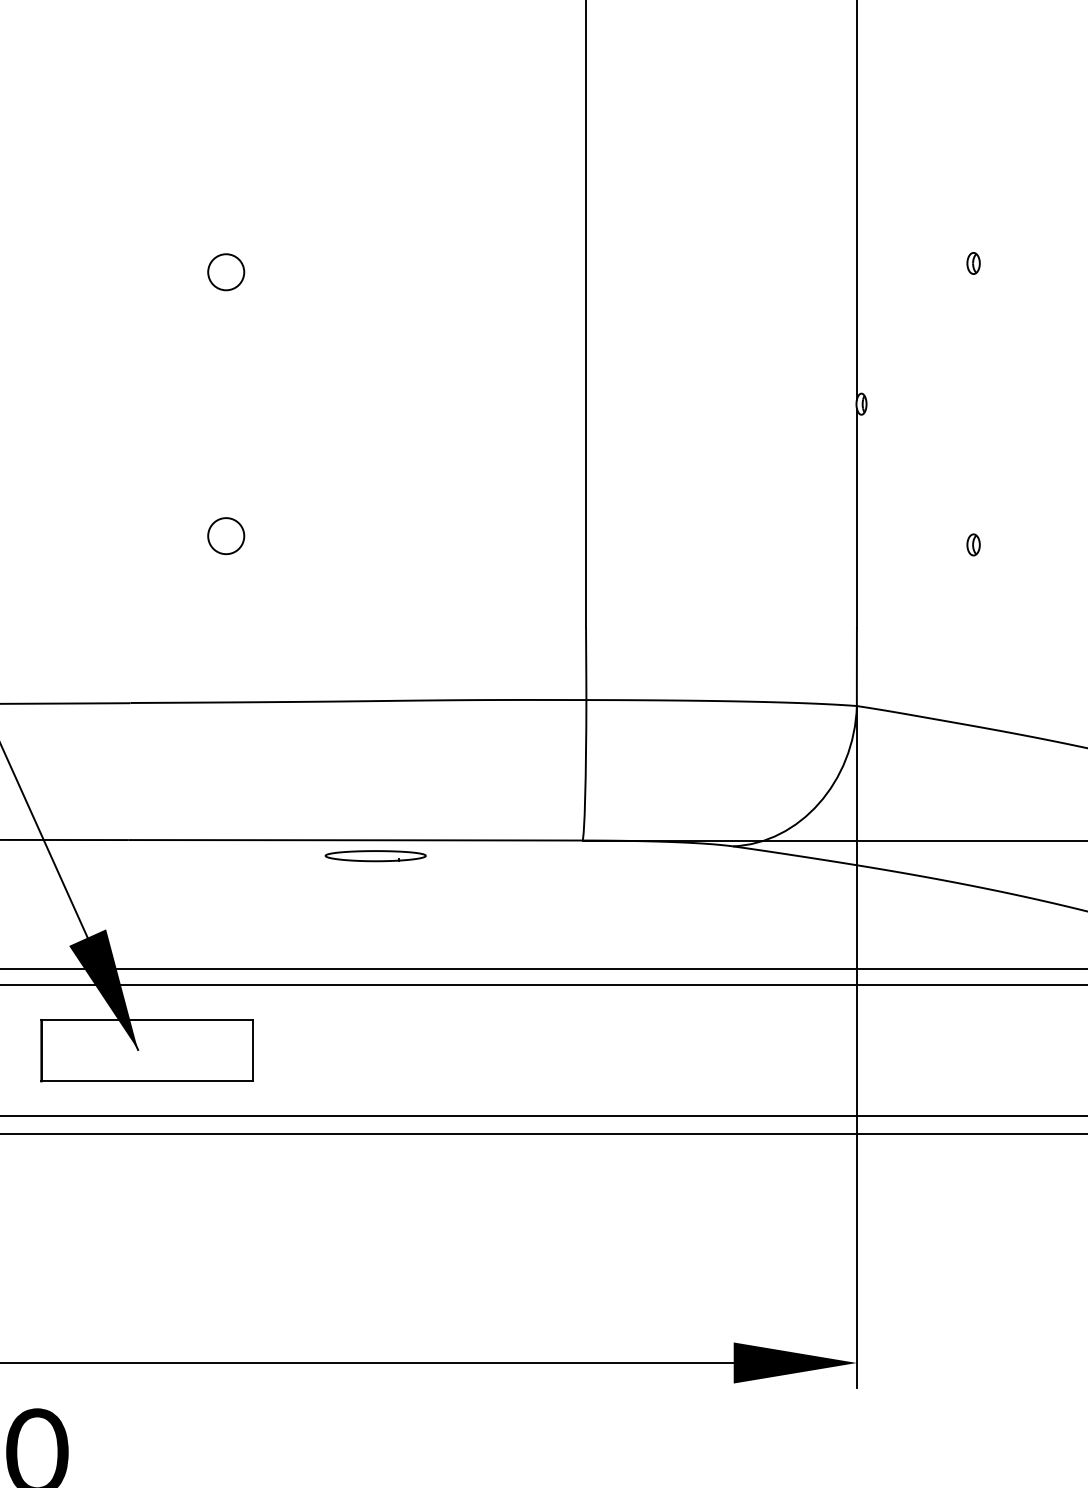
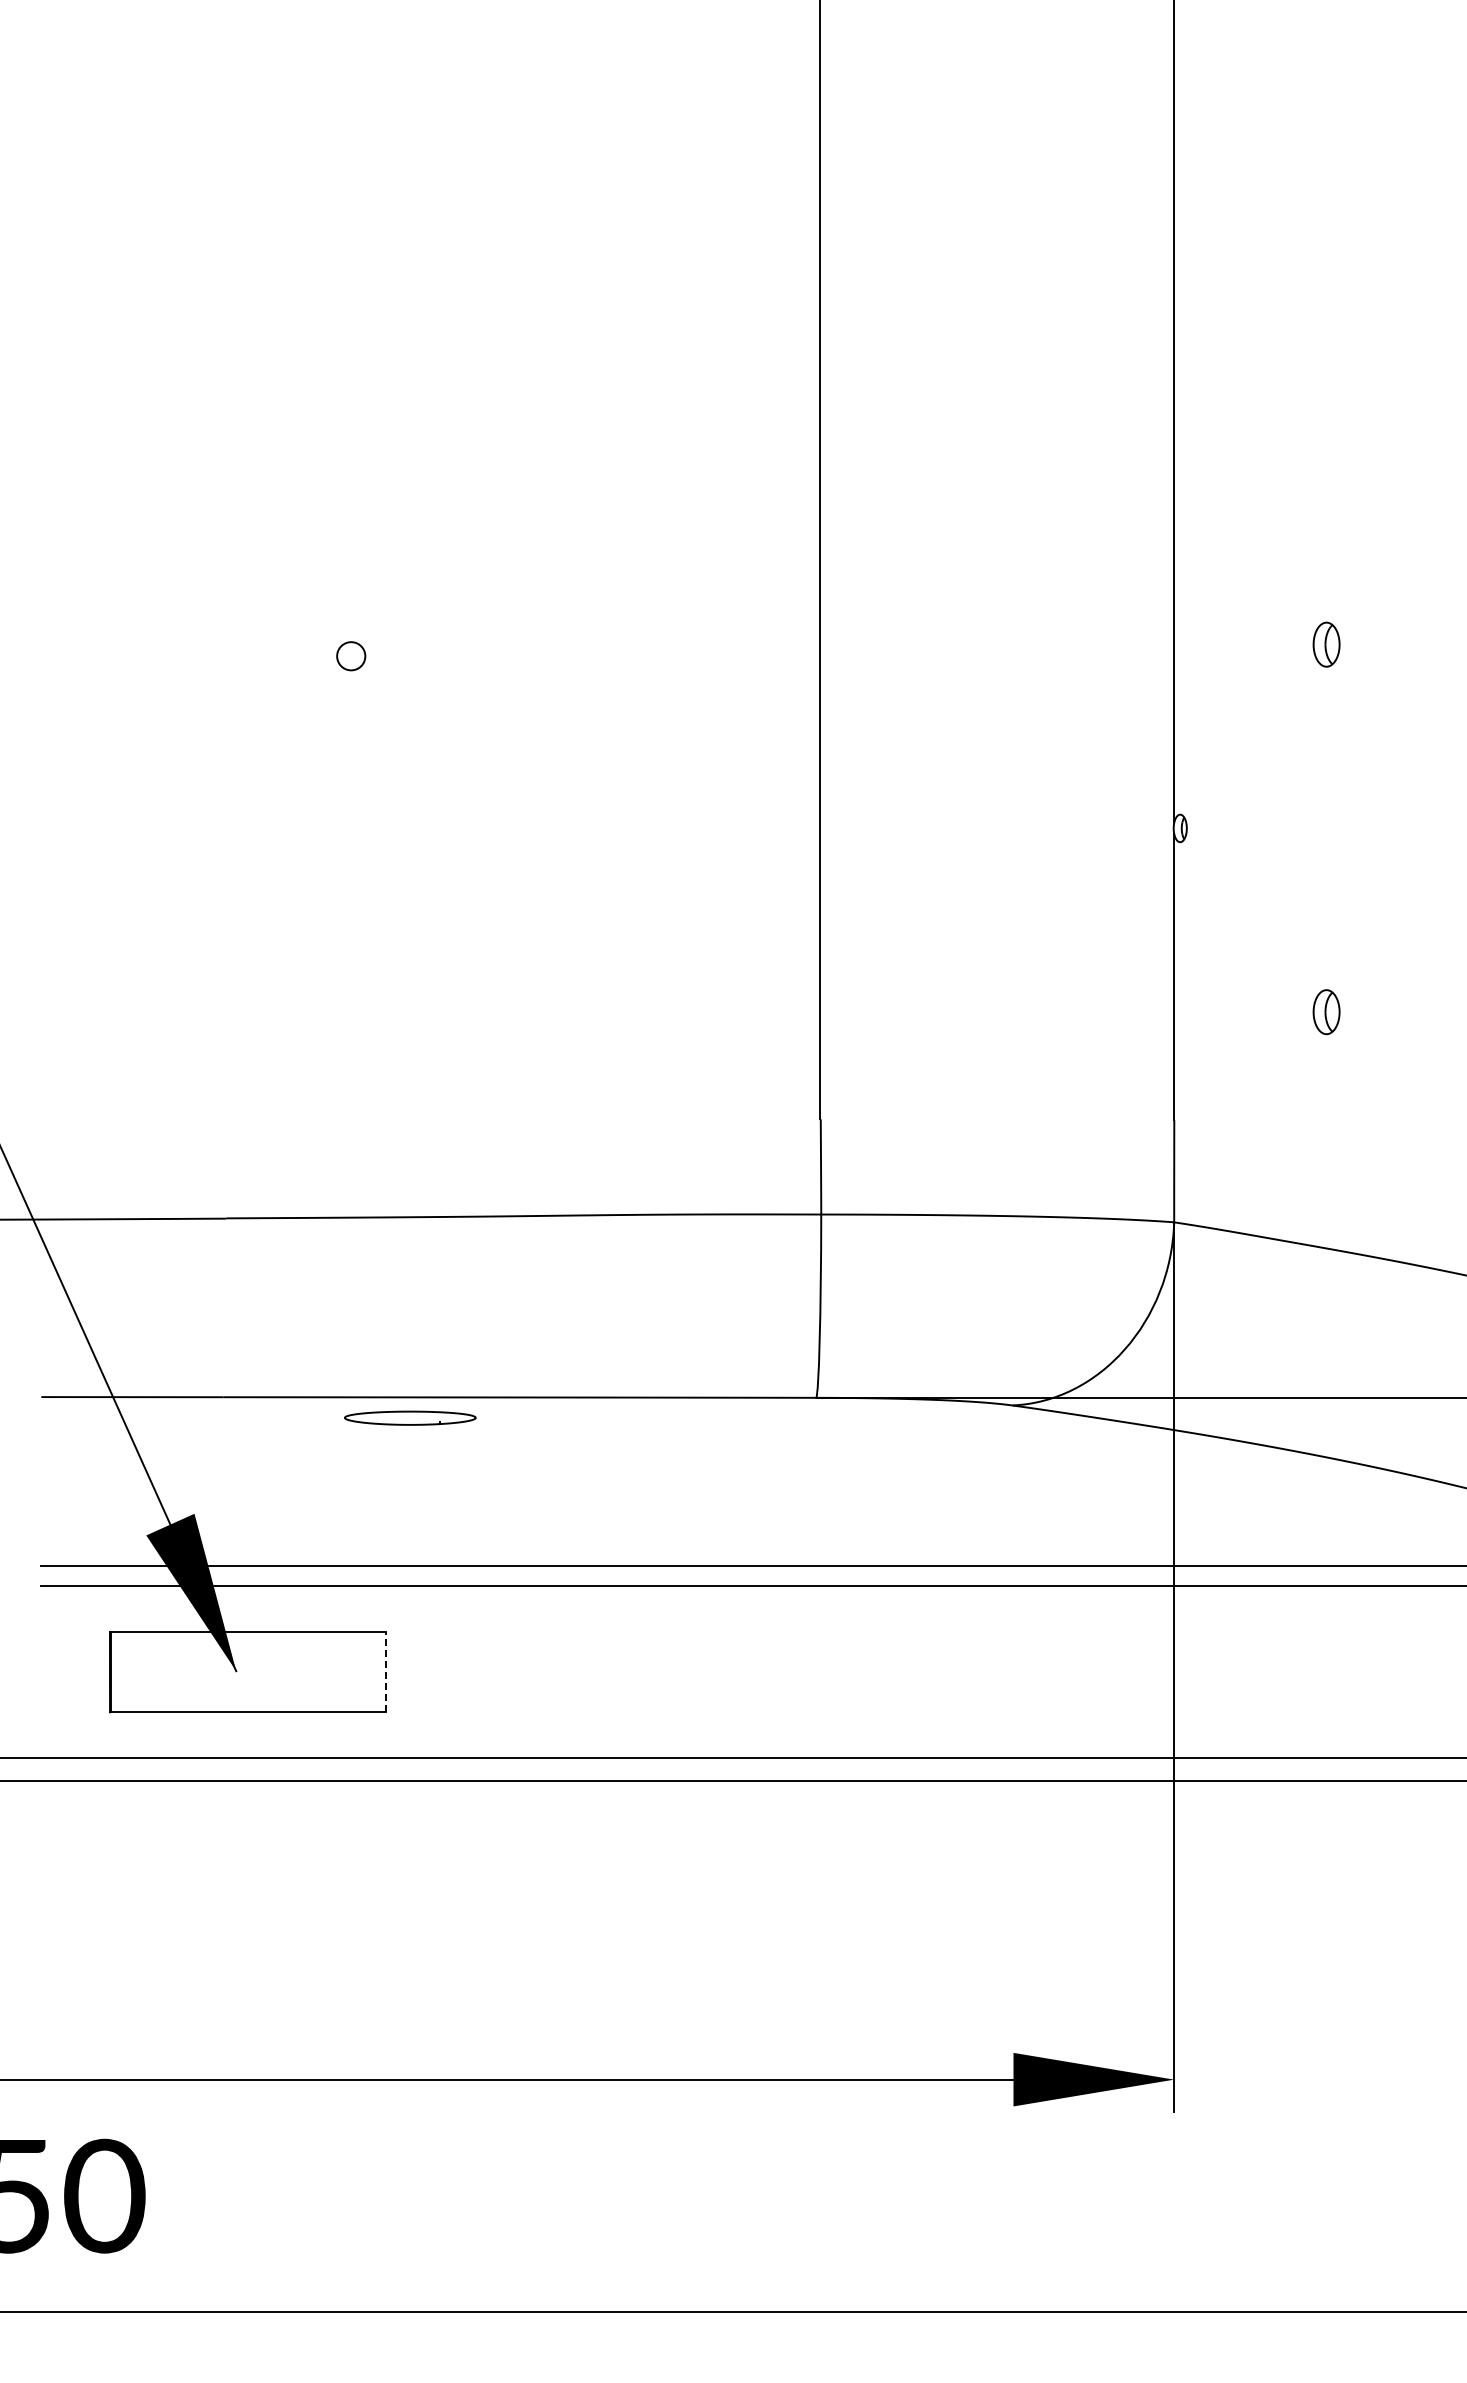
part: (973, 263) -> (1326, 644), size x1.6
circle: (225, 271) -> (350, 655), size x0.6
part: (225, 536) -> (350, 1000), removed
part: (973, 544) -> (1326, 1011), size x1.6
part: (375, 855) -> (410, 1417), moved
line: (253, 1050) -> (386, 1671), solid -> dashed

